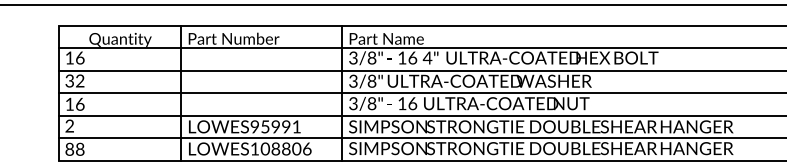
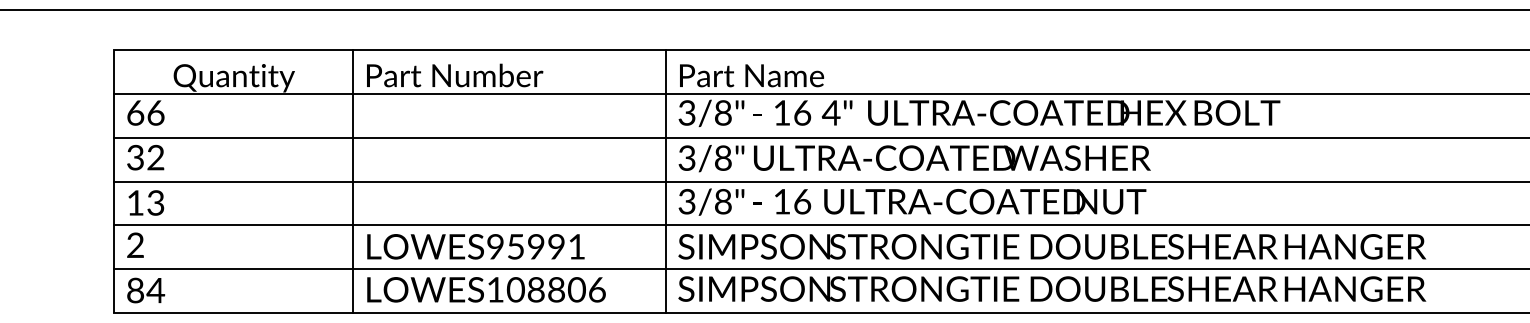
text: (69, 57) -> (135, 111), 16 -> 66
text: (80, 103) -> (156, 201), 16 -> 13
text: (79, 148) -> (154, 288), 88 -> 84

